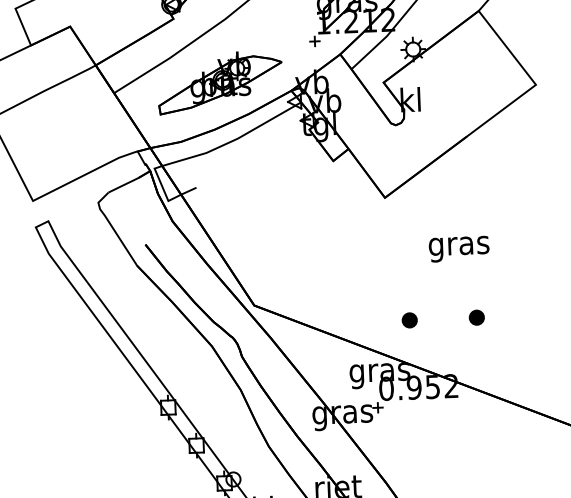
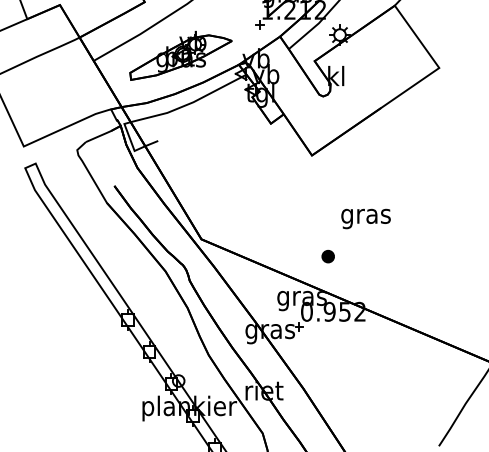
text: (458, 248) -> (365, 218), moved
part: (475, 317) -> (382, 256), removed

